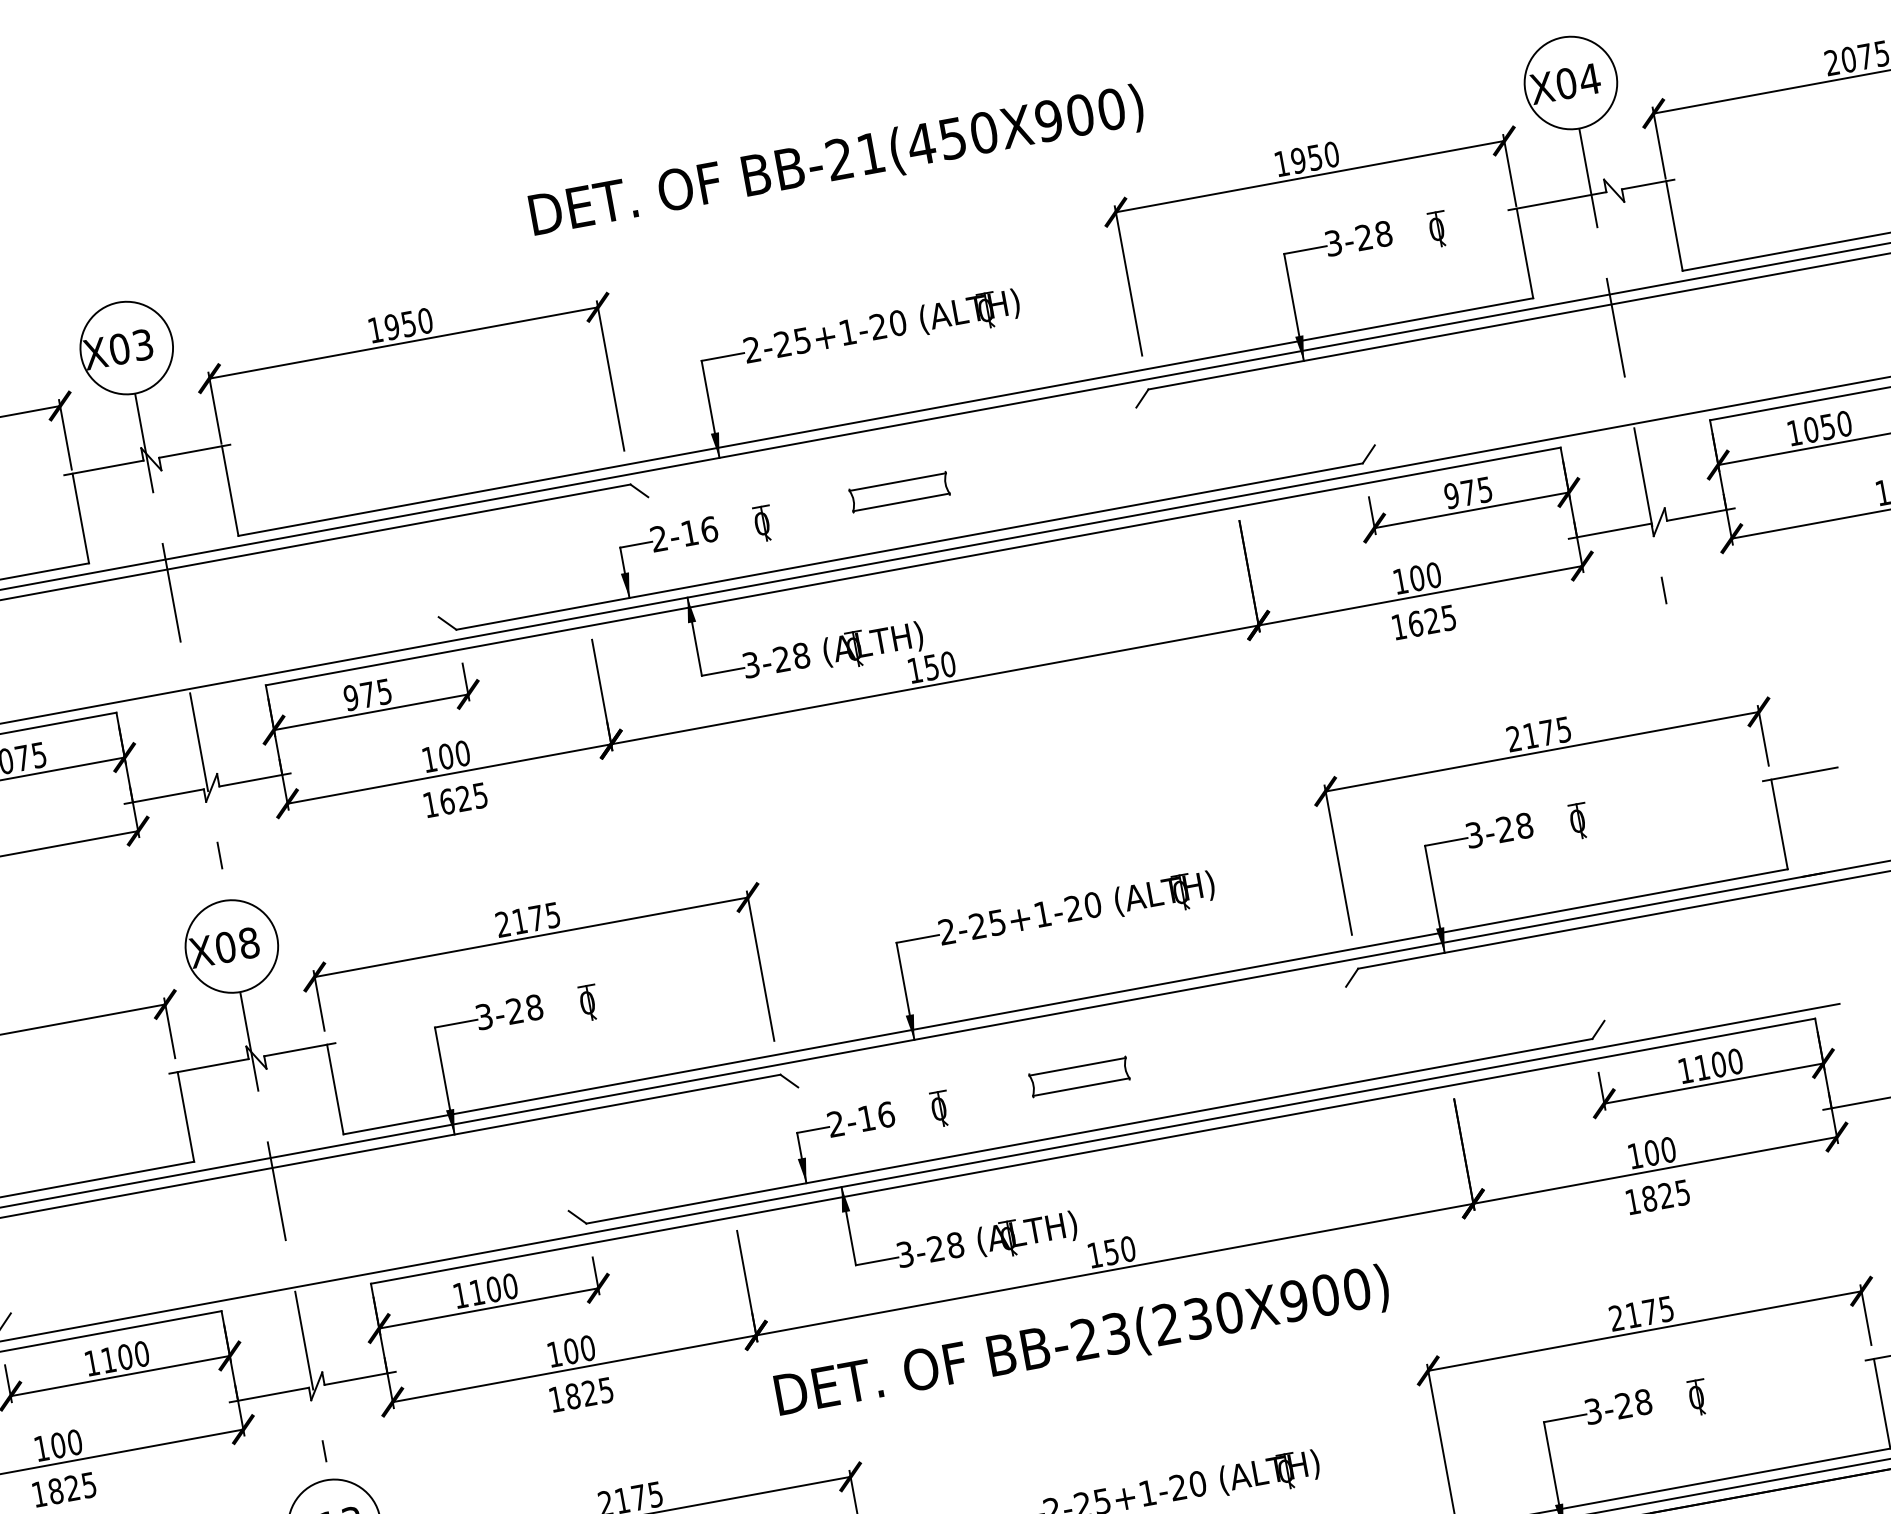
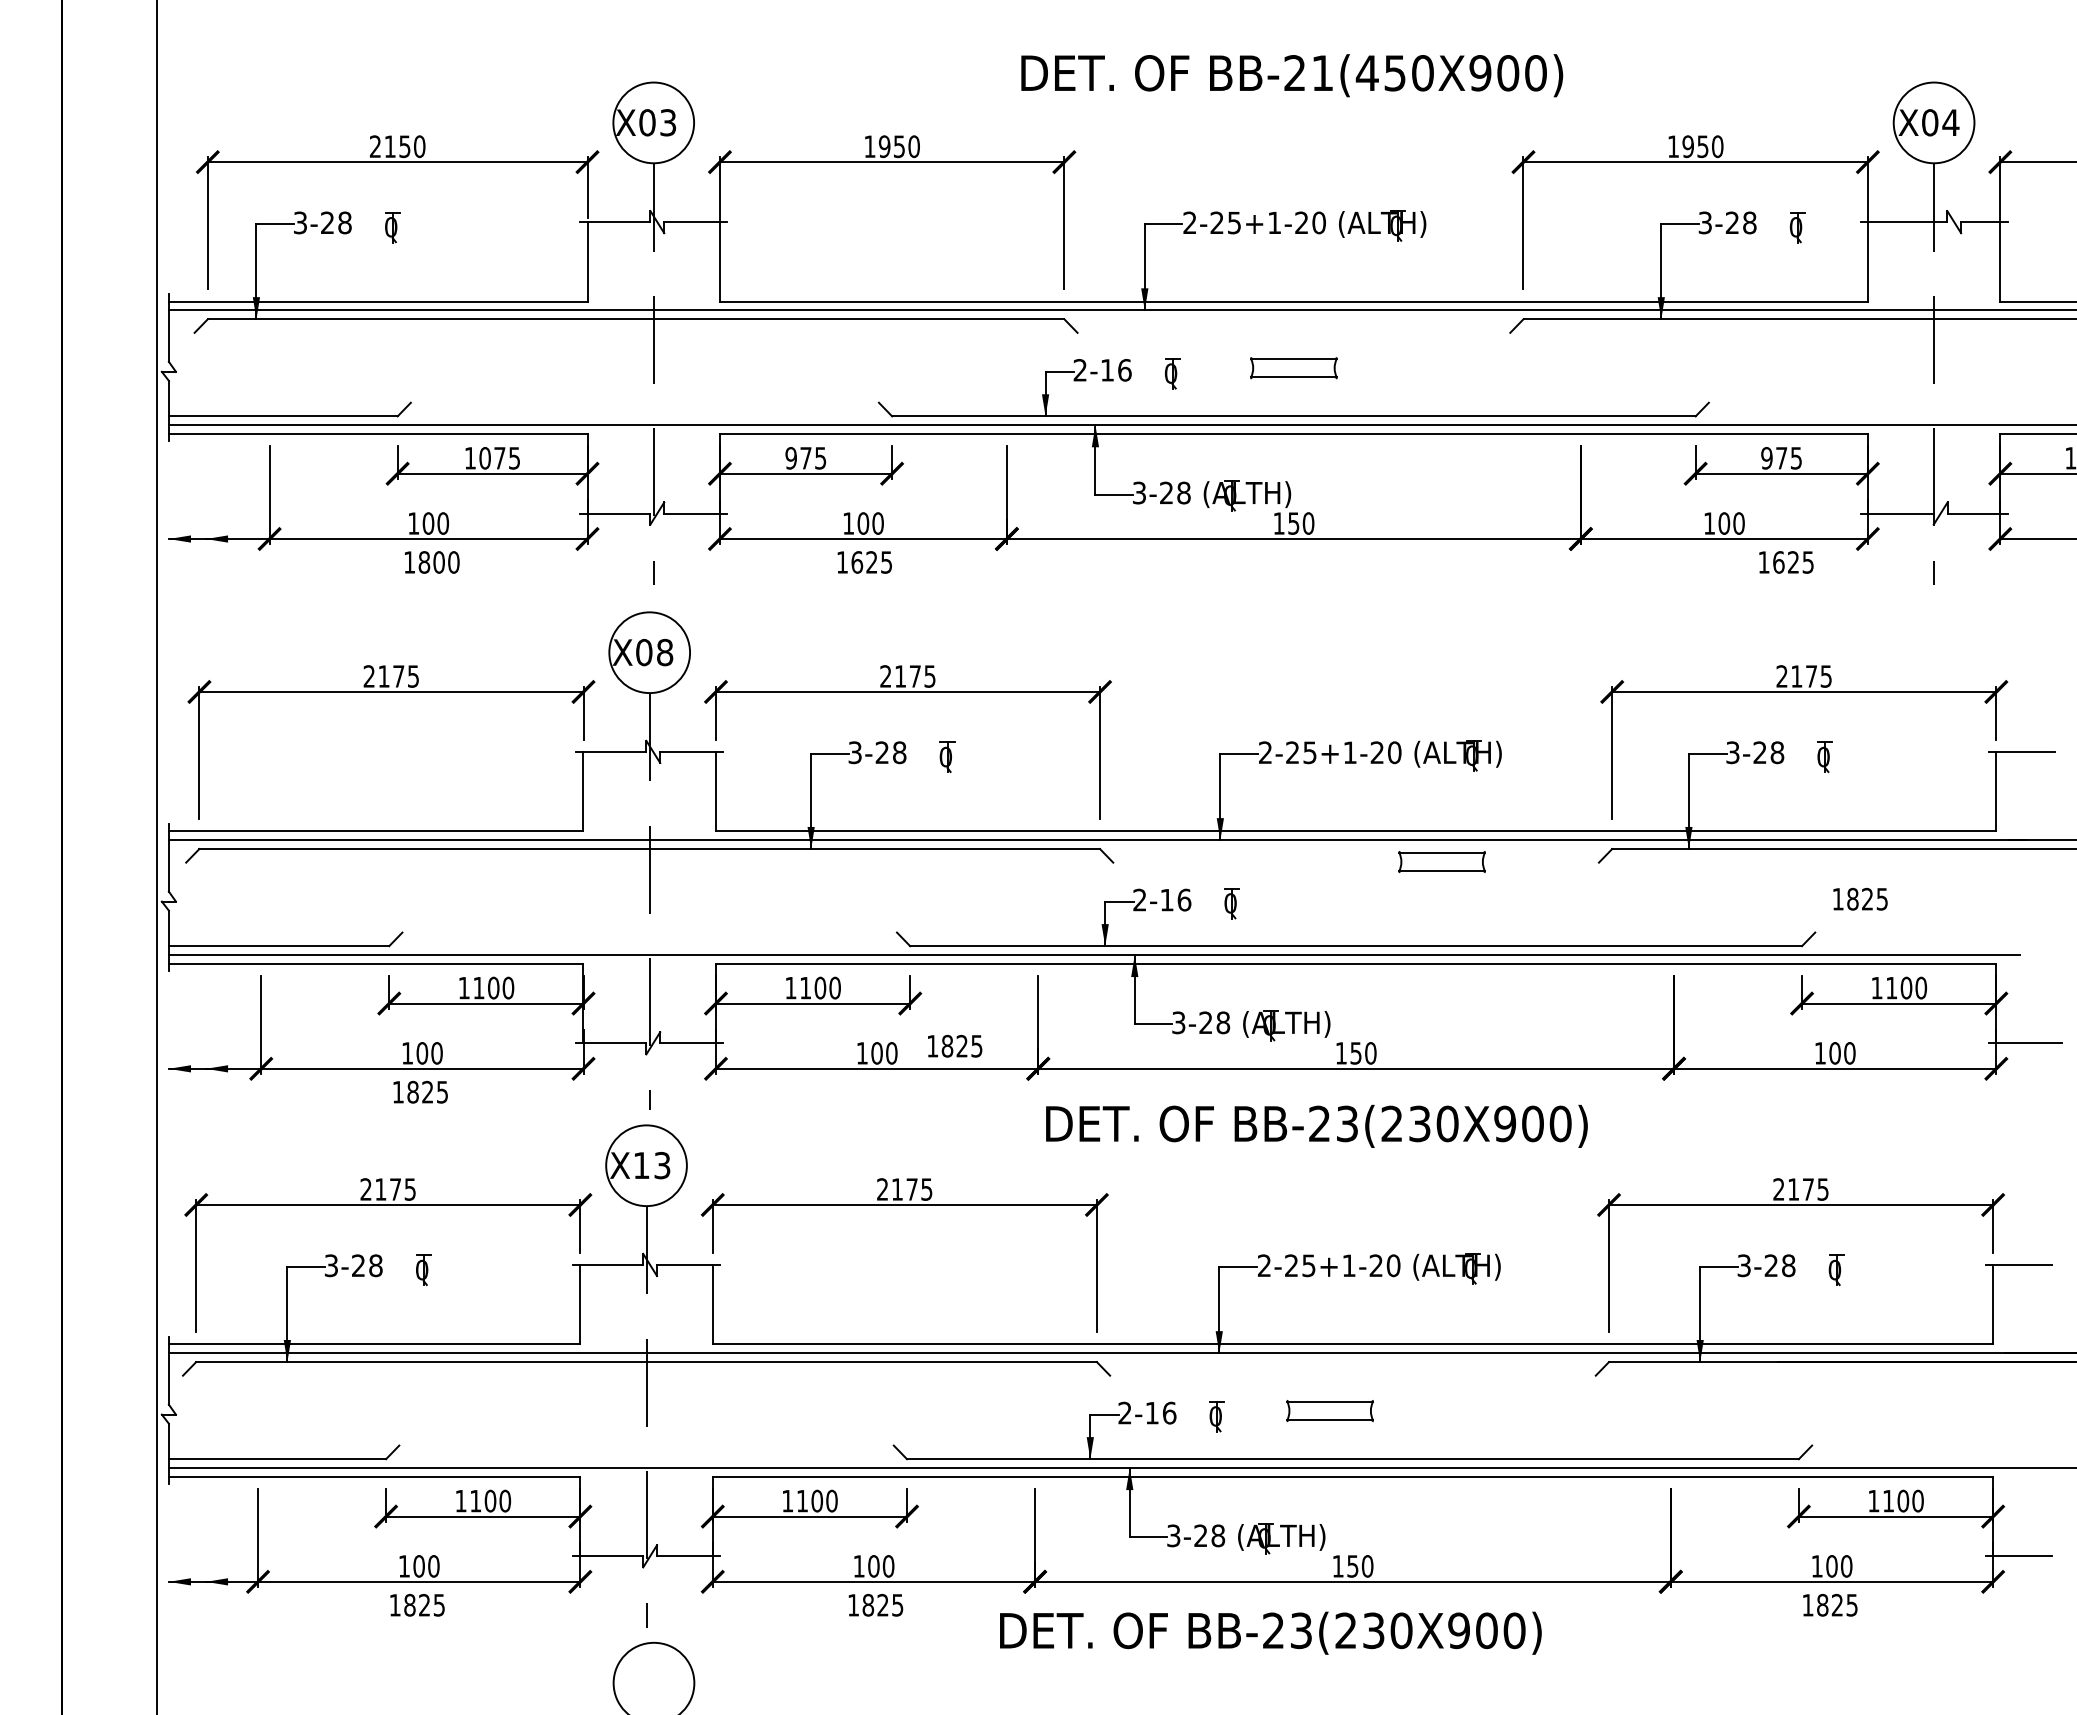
text: (1424, 622) -> (1786, 562), moved
part: (1078, 1076) -> (1441, 861), moved
text: (1657, 1196) -> (1860, 898), moved
text: (581, 1393) -> (955, 1045), moved

